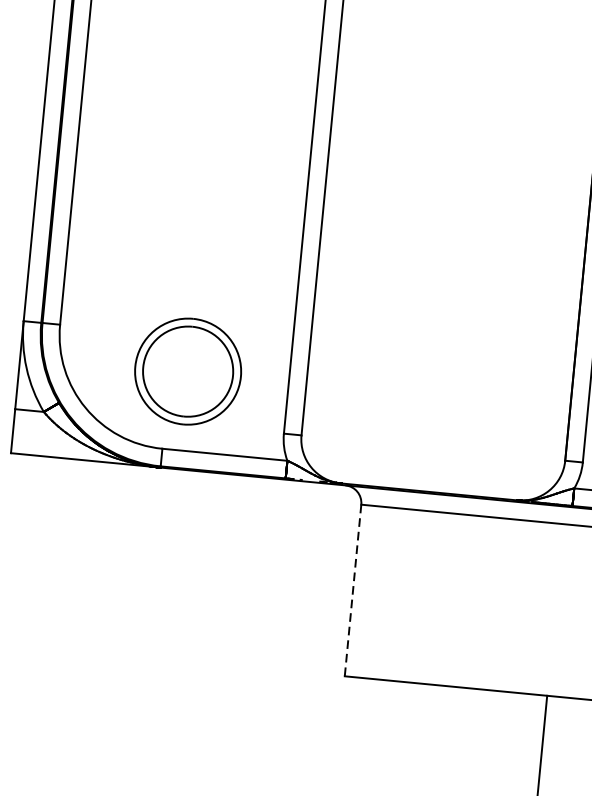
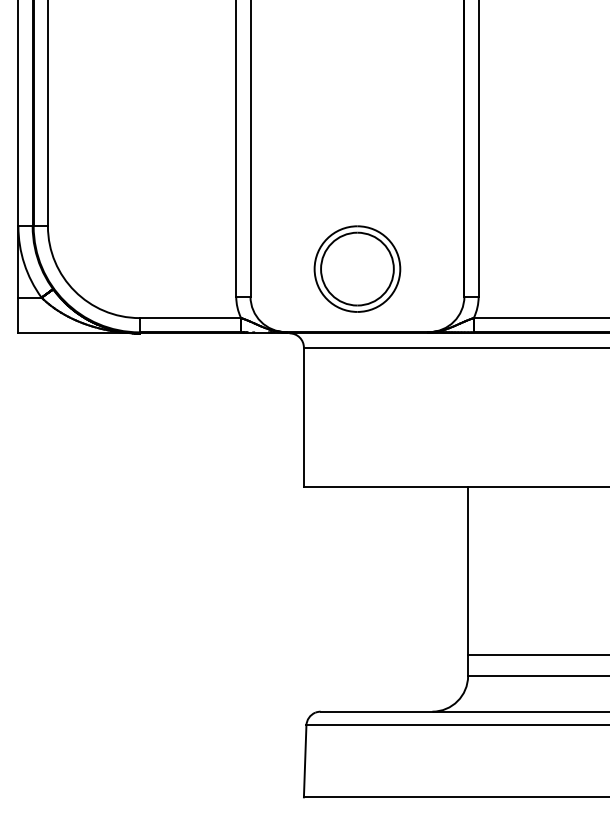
part: (188, 370) -> (357, 268), moved
line: (352, 590) -> (303, 417), dashed -> solid

